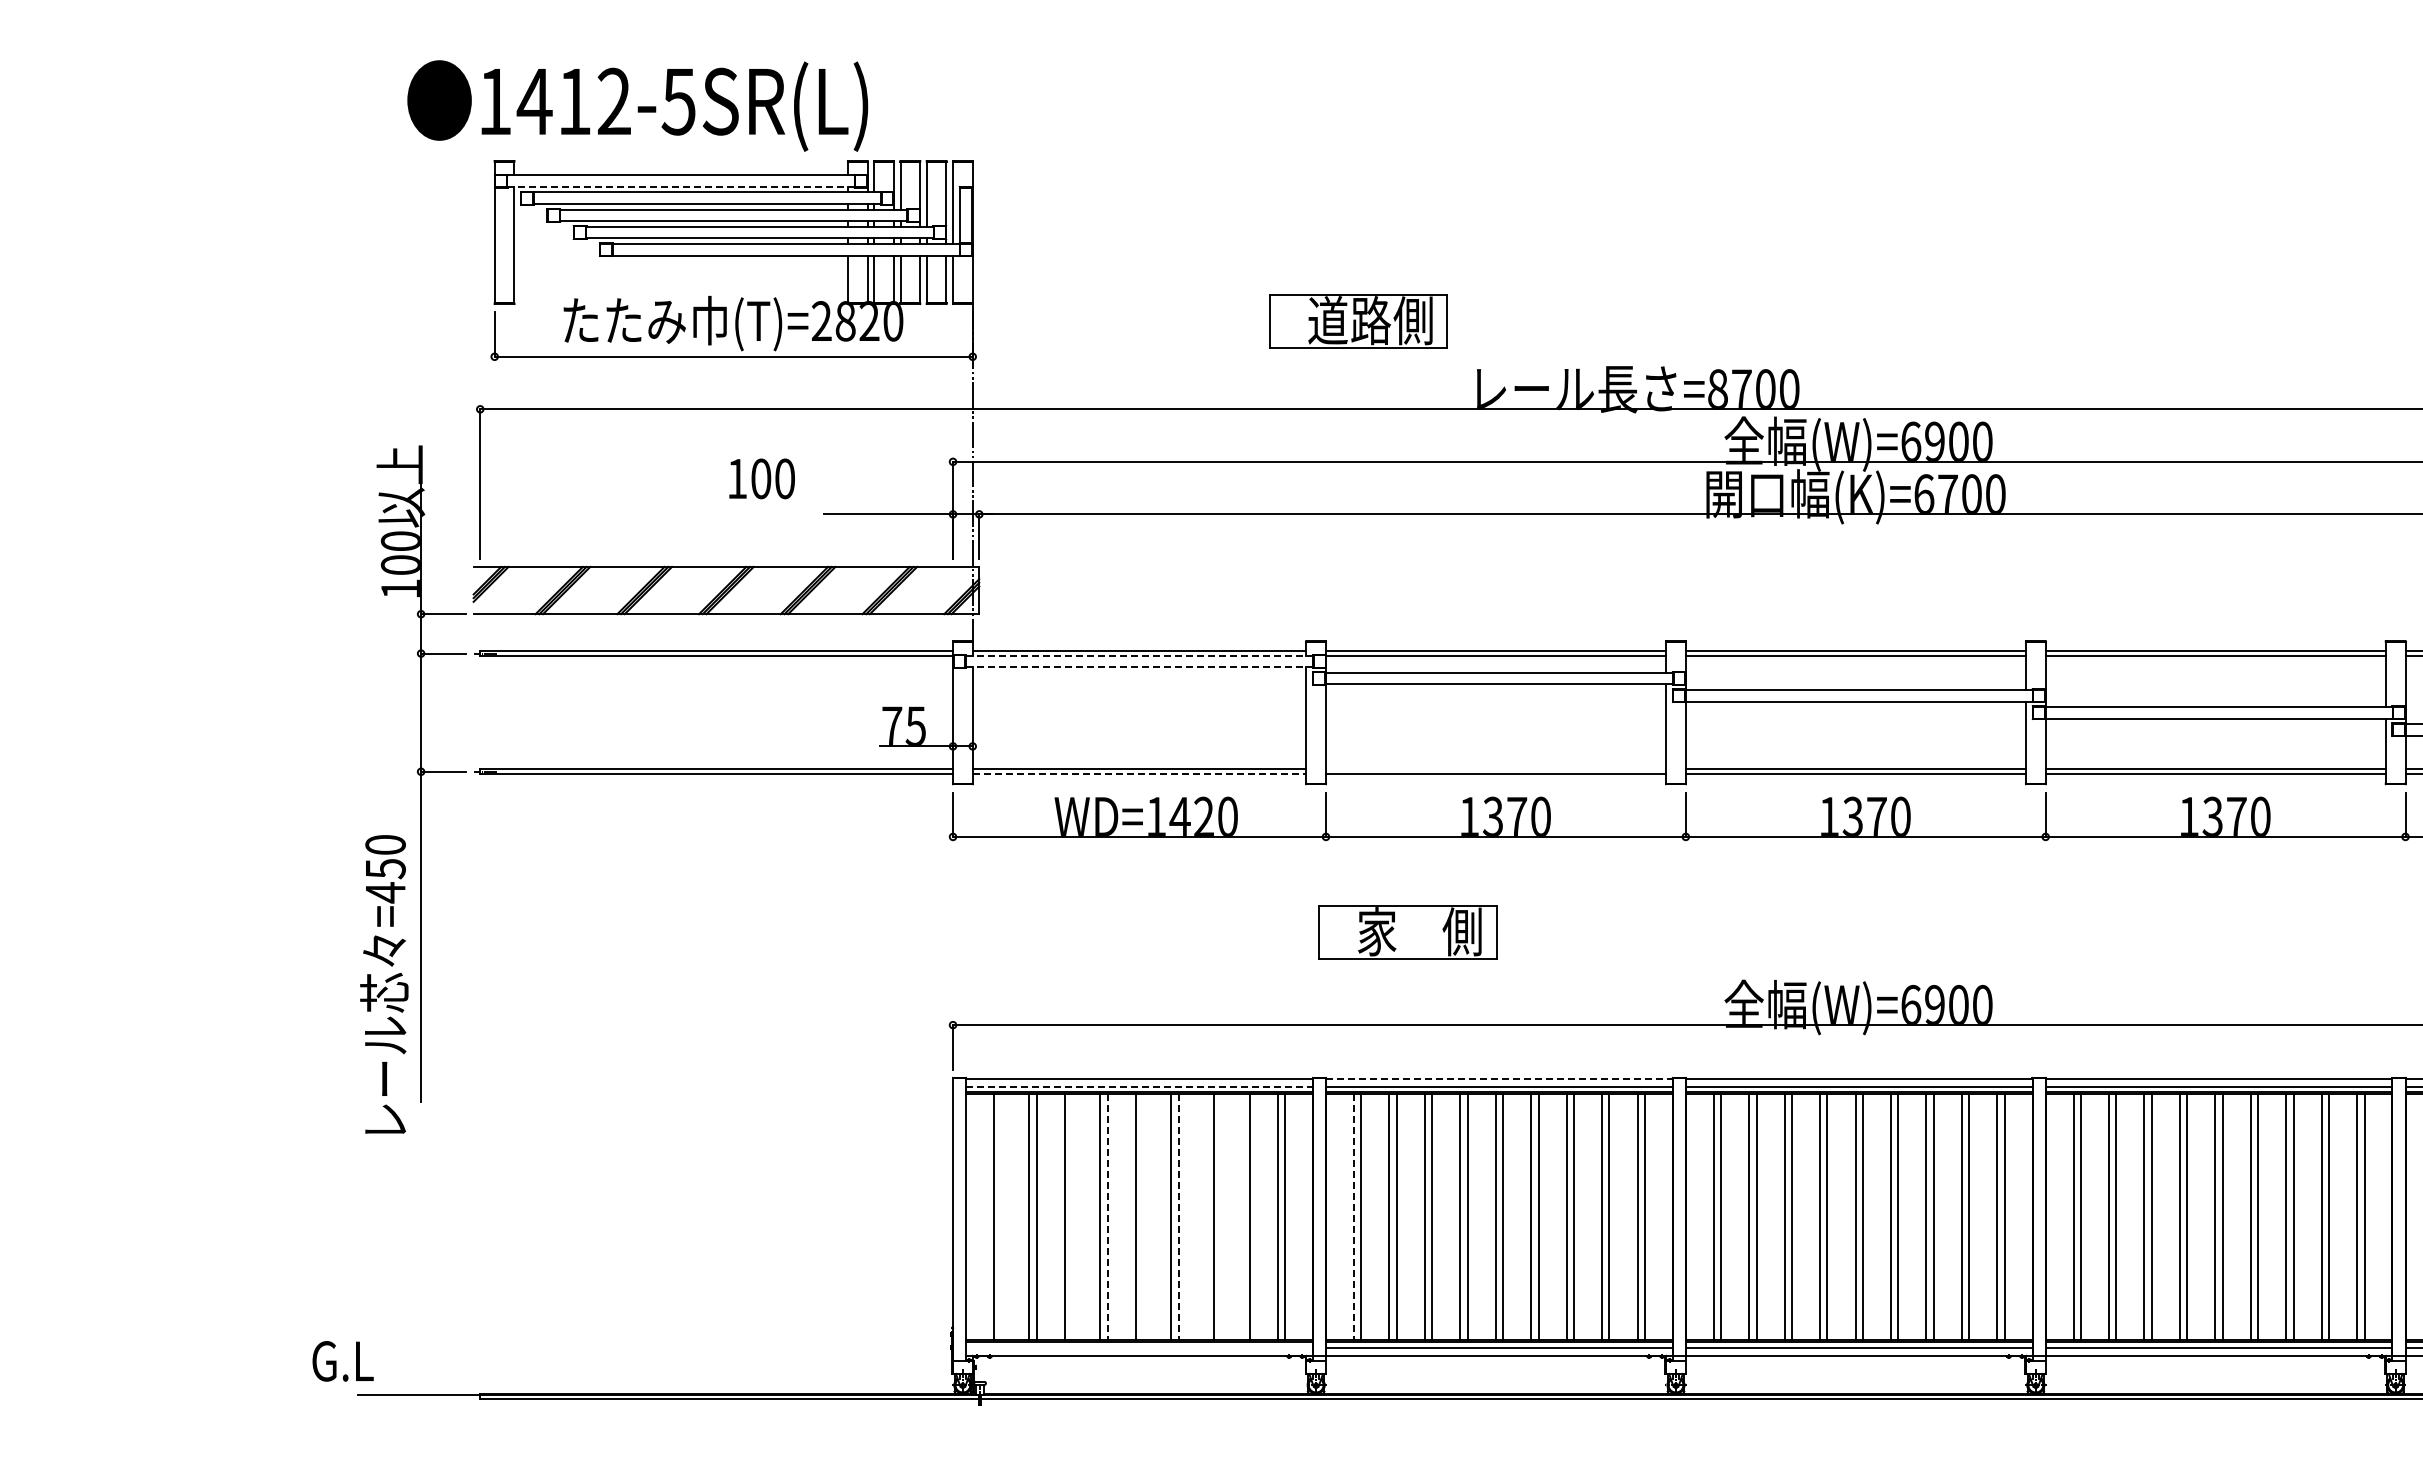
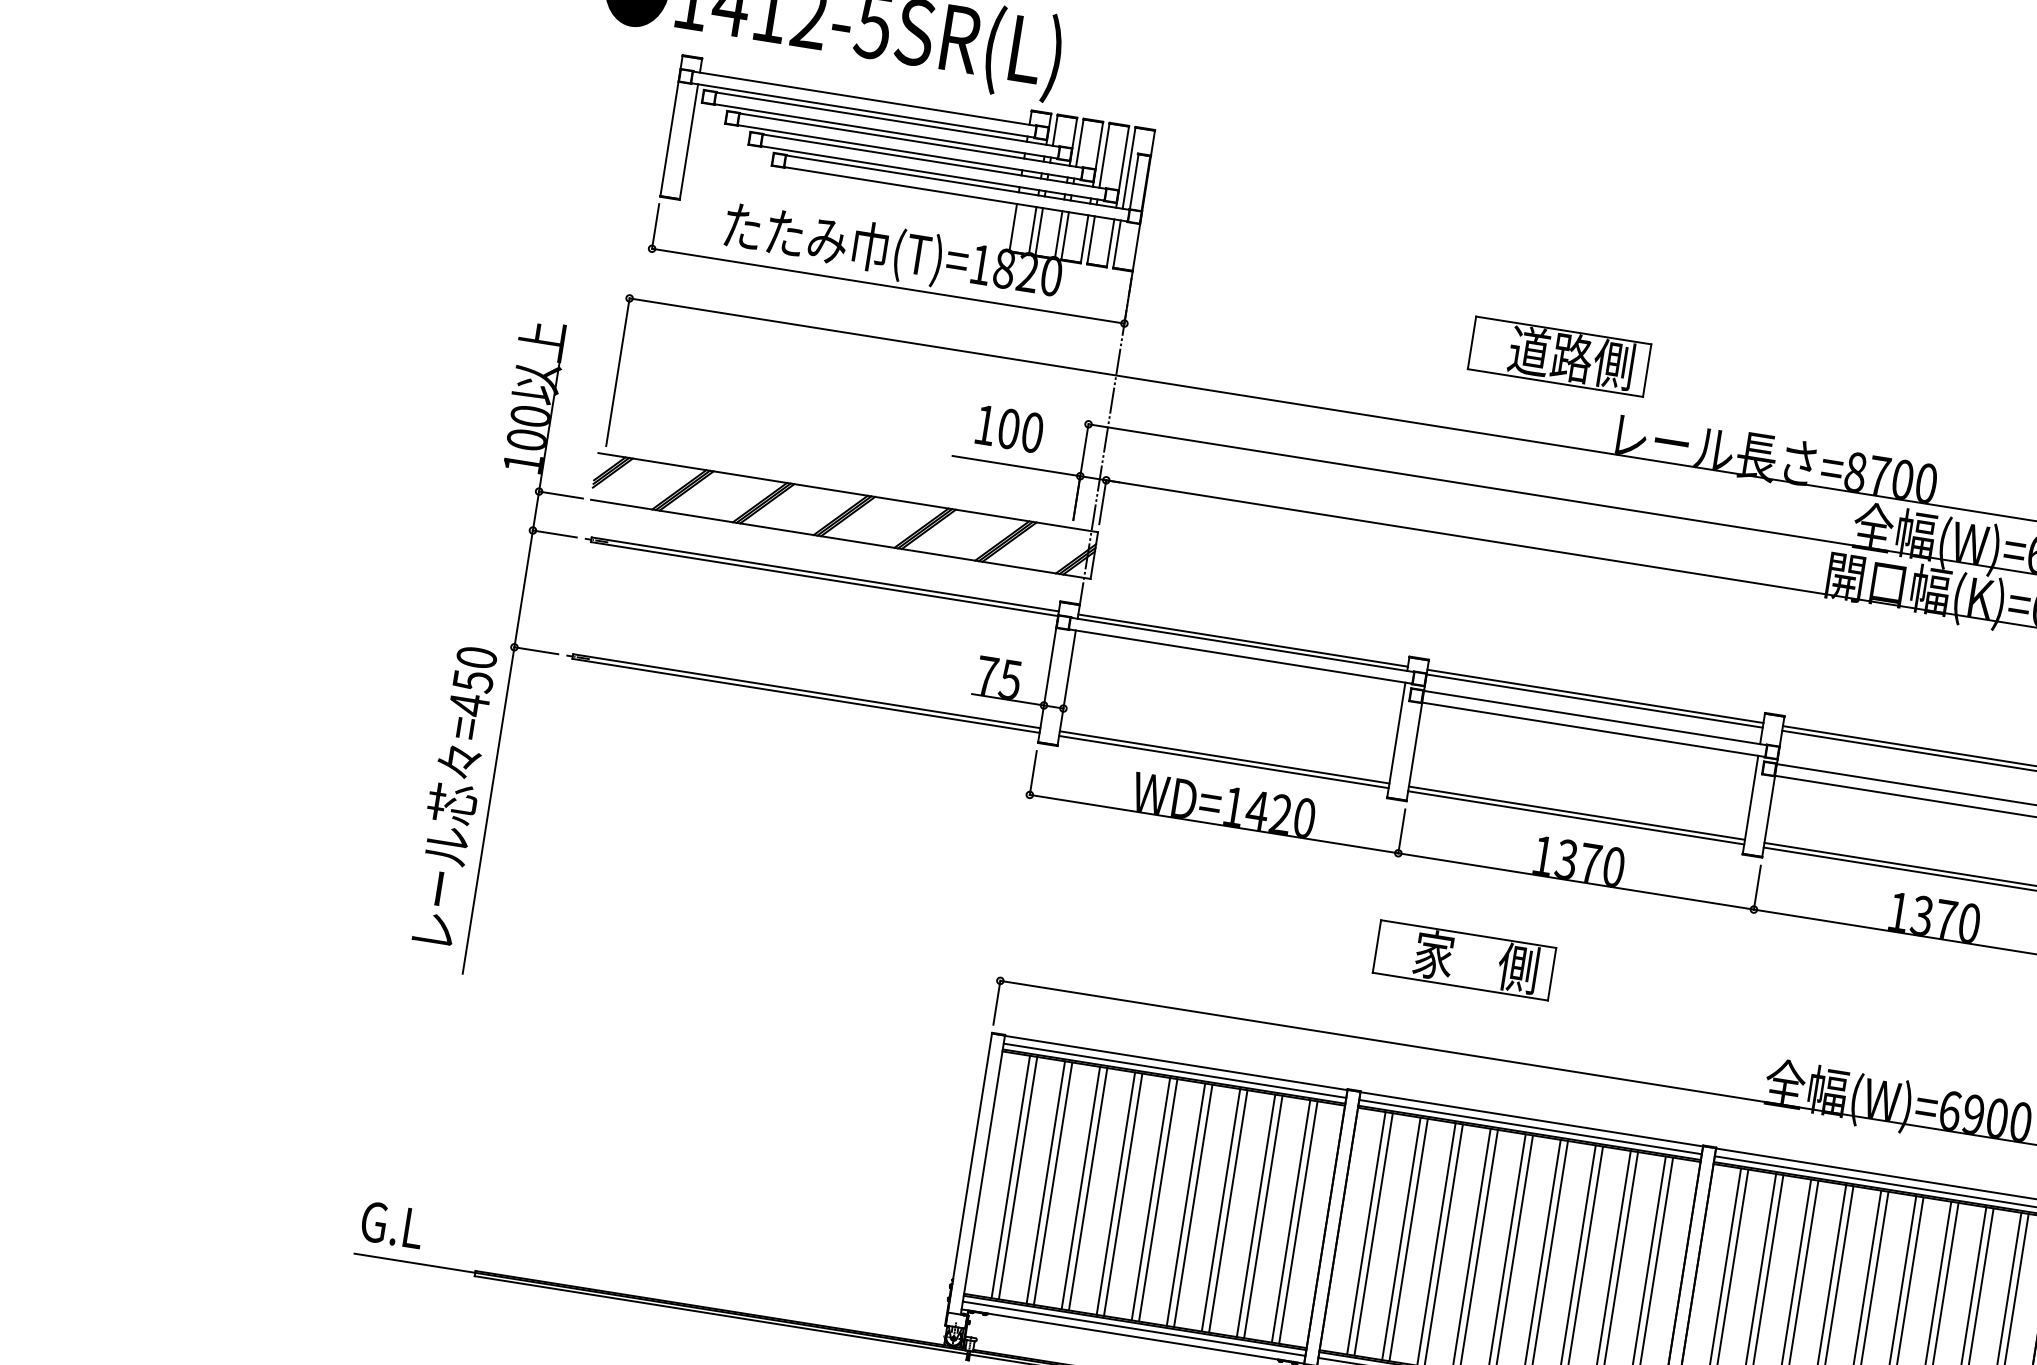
line: (681, 187) -> (863, 110), dashed -> solid
text: (821, 320) -> (980, 264), (T)=2820 -> (T)=1820
part: (1358, 321) -> (1559, 356), moved
text: (761, 478) -> (1009, 428), moved
line: (1139, 655) -> (1242, 644), dashed -> solid
line: (1139, 667) -> (1240, 656), dashed -> solid
line: (1496, 769) -> (1577, 813), added
line: (1139, 774) -> (1223, 762), dashed -> solid
text: (384, 984) -> (453, 795), moved
line: (1499, 1078) -> (1531, 1119), dashed -> solid
line: (1140, 1086) -> (1175, 1070), dashed -> solid
line: (1001, 1216) -> (1018, 1177), added
line: (1072, 1216) -> (1088, 1188), added
line: (1143, 1216) -> (1158, 1199), added
line: (1206, 1216) -> (1220, 1209), added
line: (1242, 1216) -> (1256, 1215), added
line: (1107, 1217) -> (1122, 1195), dashed -> solid
line: (1178, 1217) -> (1193, 1206), dashed -> solid
line: (1353, 1217) -> (1365, 1233), dashed -> solid
line: (1139, 1347) -> (1134, 1328), added
text: (342, 1361) -> (391, 1225), moved

